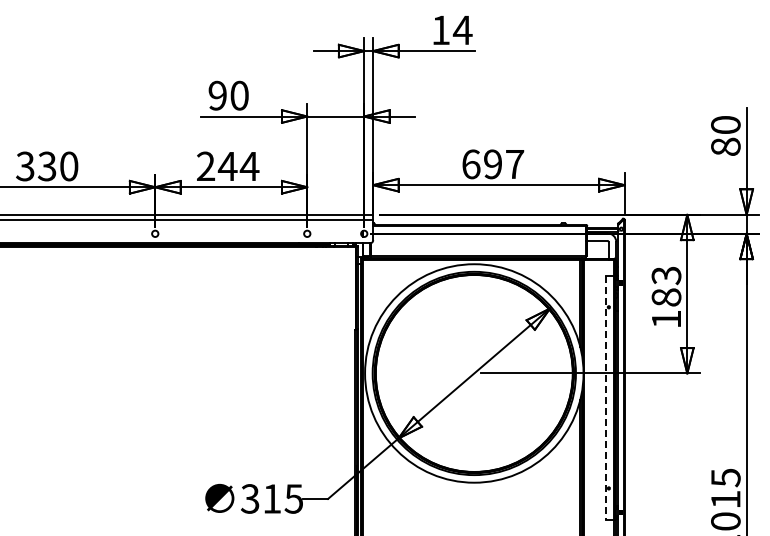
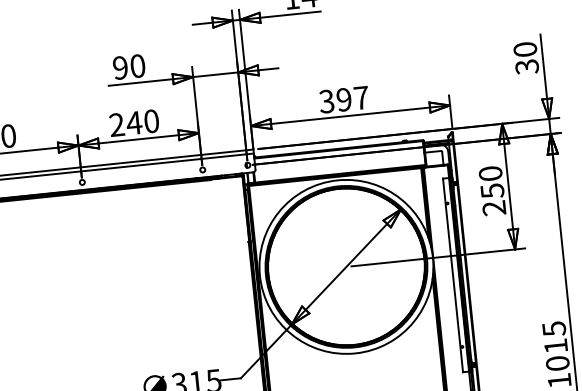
text: (725, 146) -> (526, 66), 80 -> 30
text: (470, 164) -> (326, 101), 697 -> 397
text: (249, 166) -> (151, 121), 244 -> 240
text: (666, 297) -> (492, 191), 183 -> 250
line: (606, 398) -> (453, 275), dashed -> solid

